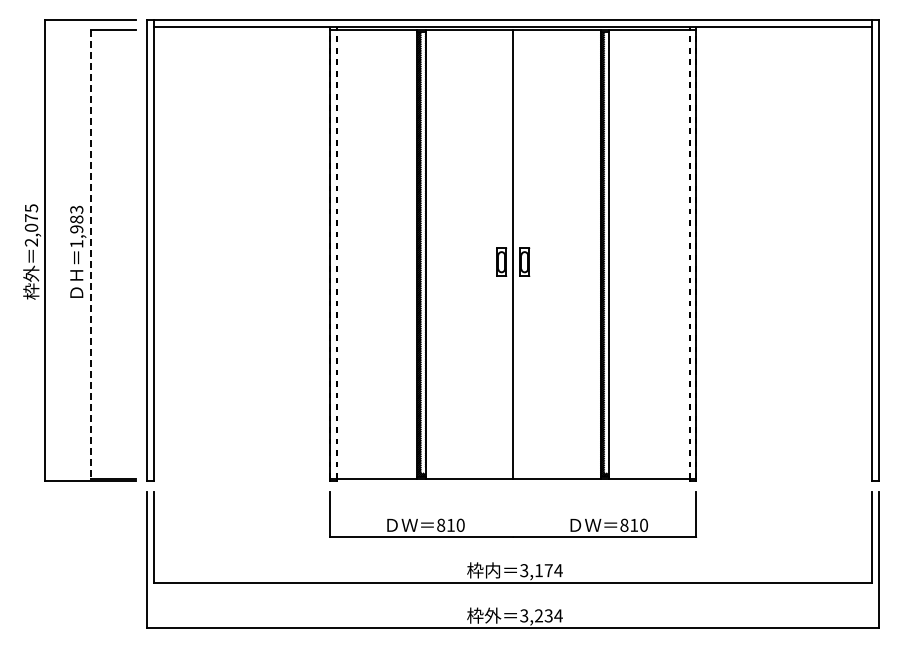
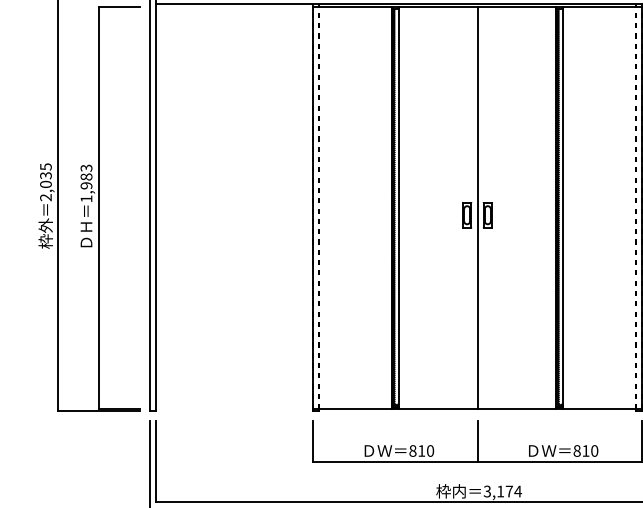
text: (31, 218) -> (45, 176), 2,075 -> 2,035
line: (90, 255) -> (98, 209), dashed -> solid
line: (513, 514) -> (477, 441), added

